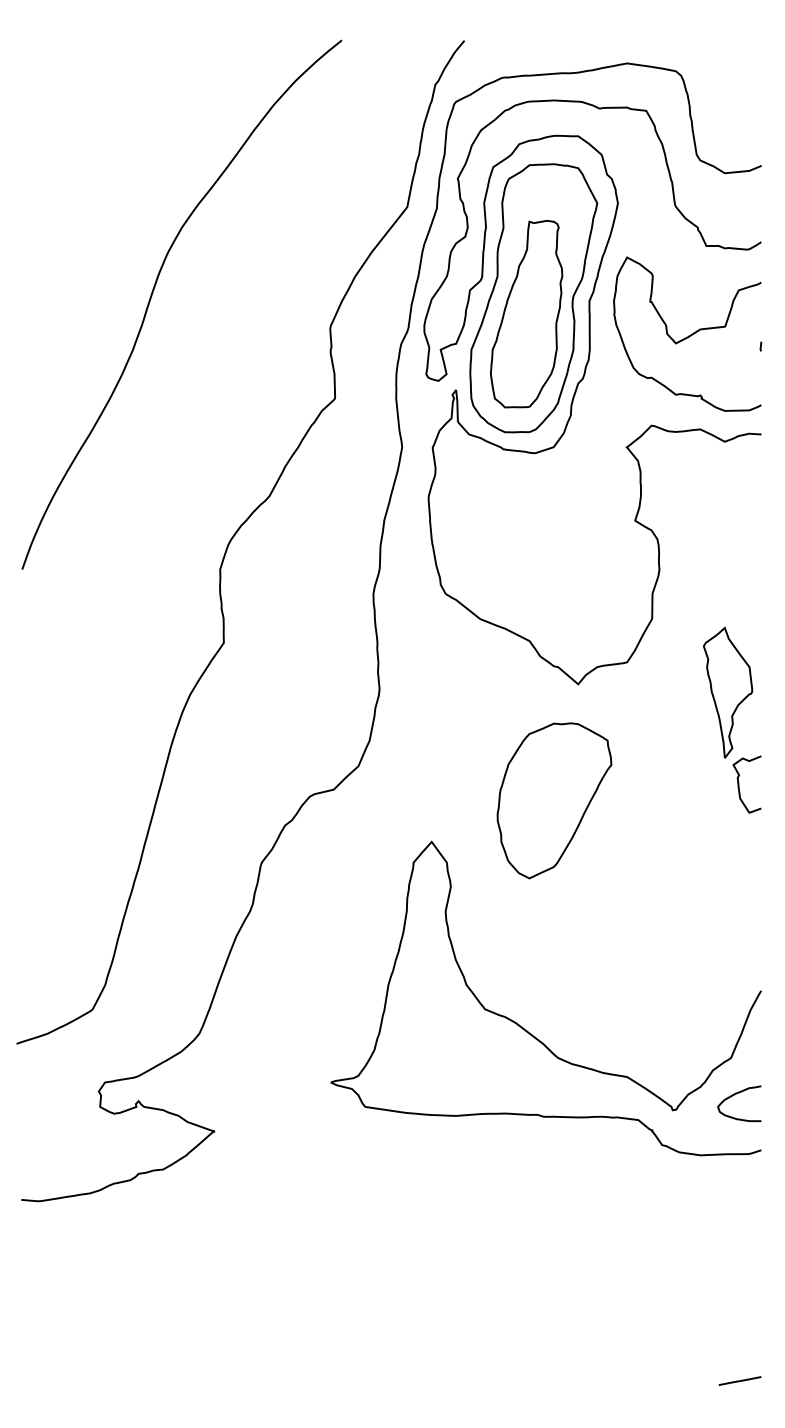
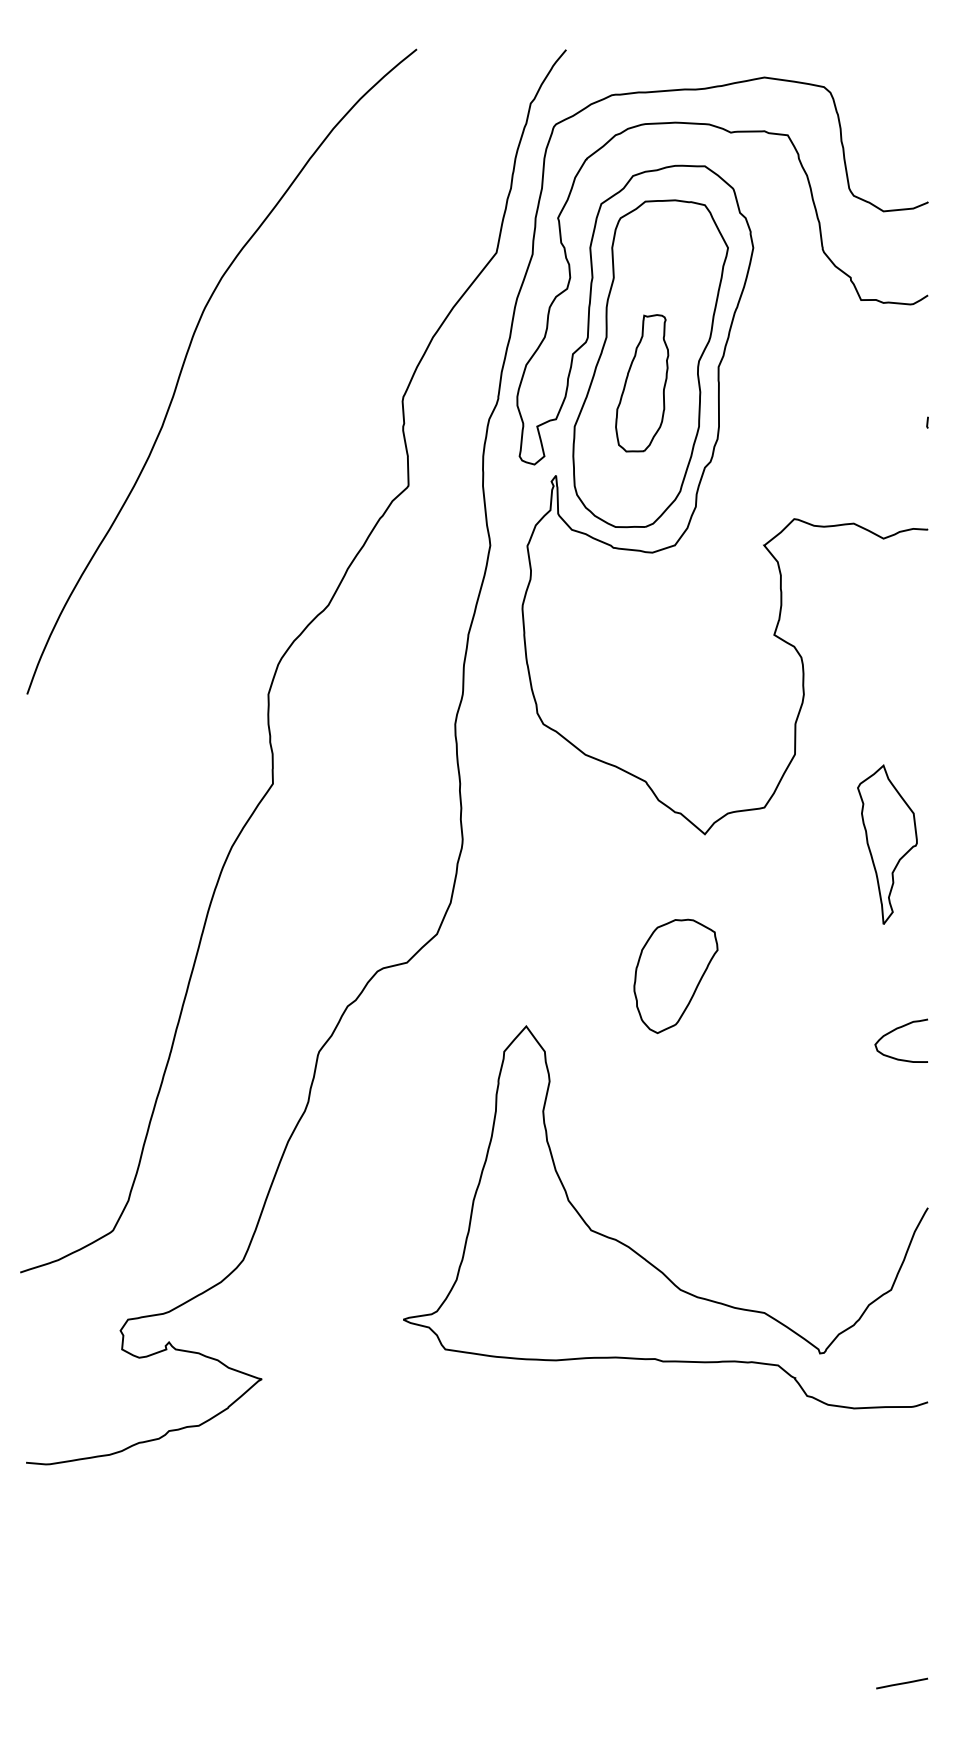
part: (526, 314) -> (641, 383), size x0.6
curve: (688, 335) -> (839, 409), removed
curve: (739, 784) -> (901, 956), removed
part: (554, 800) -> (675, 975), size x0.6
curve: (734, 1095) -> (895, 1030), moved

